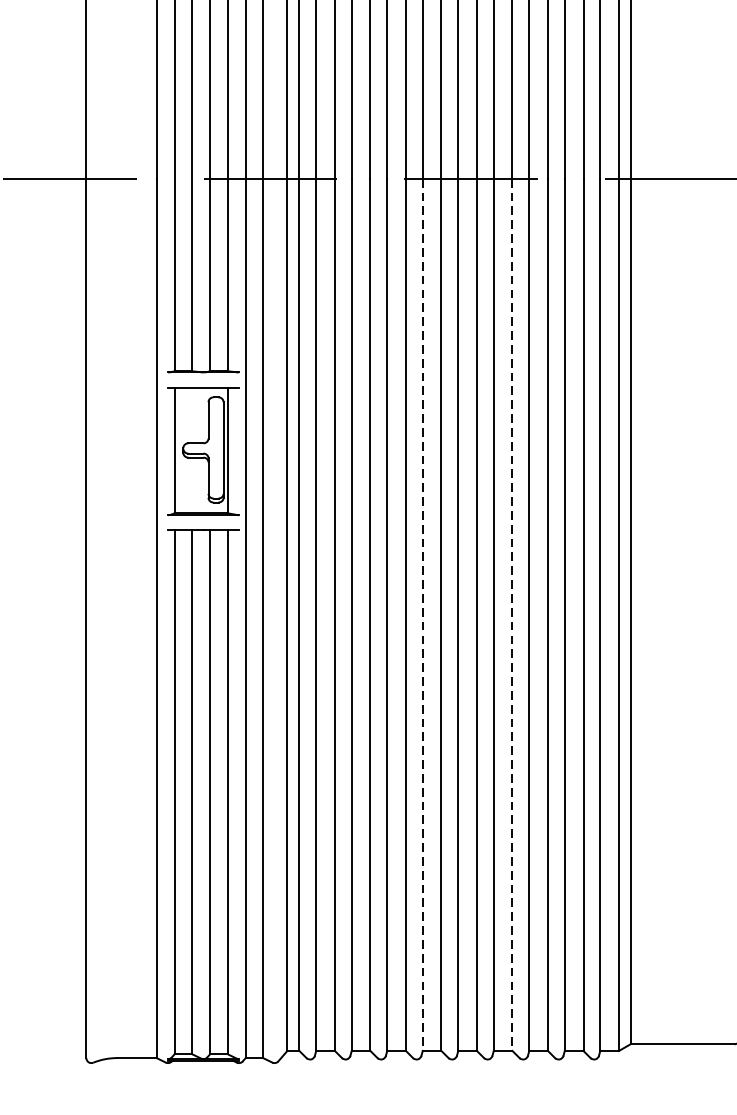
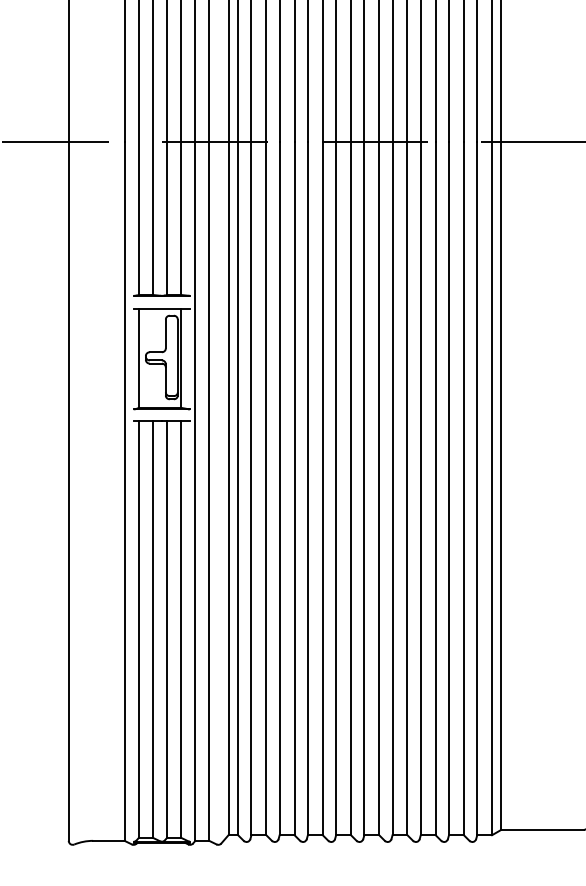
line: (423, 614) -> (336, 488), dashed -> solid
line: (512, 614) -> (407, 488), dashed -> solid

